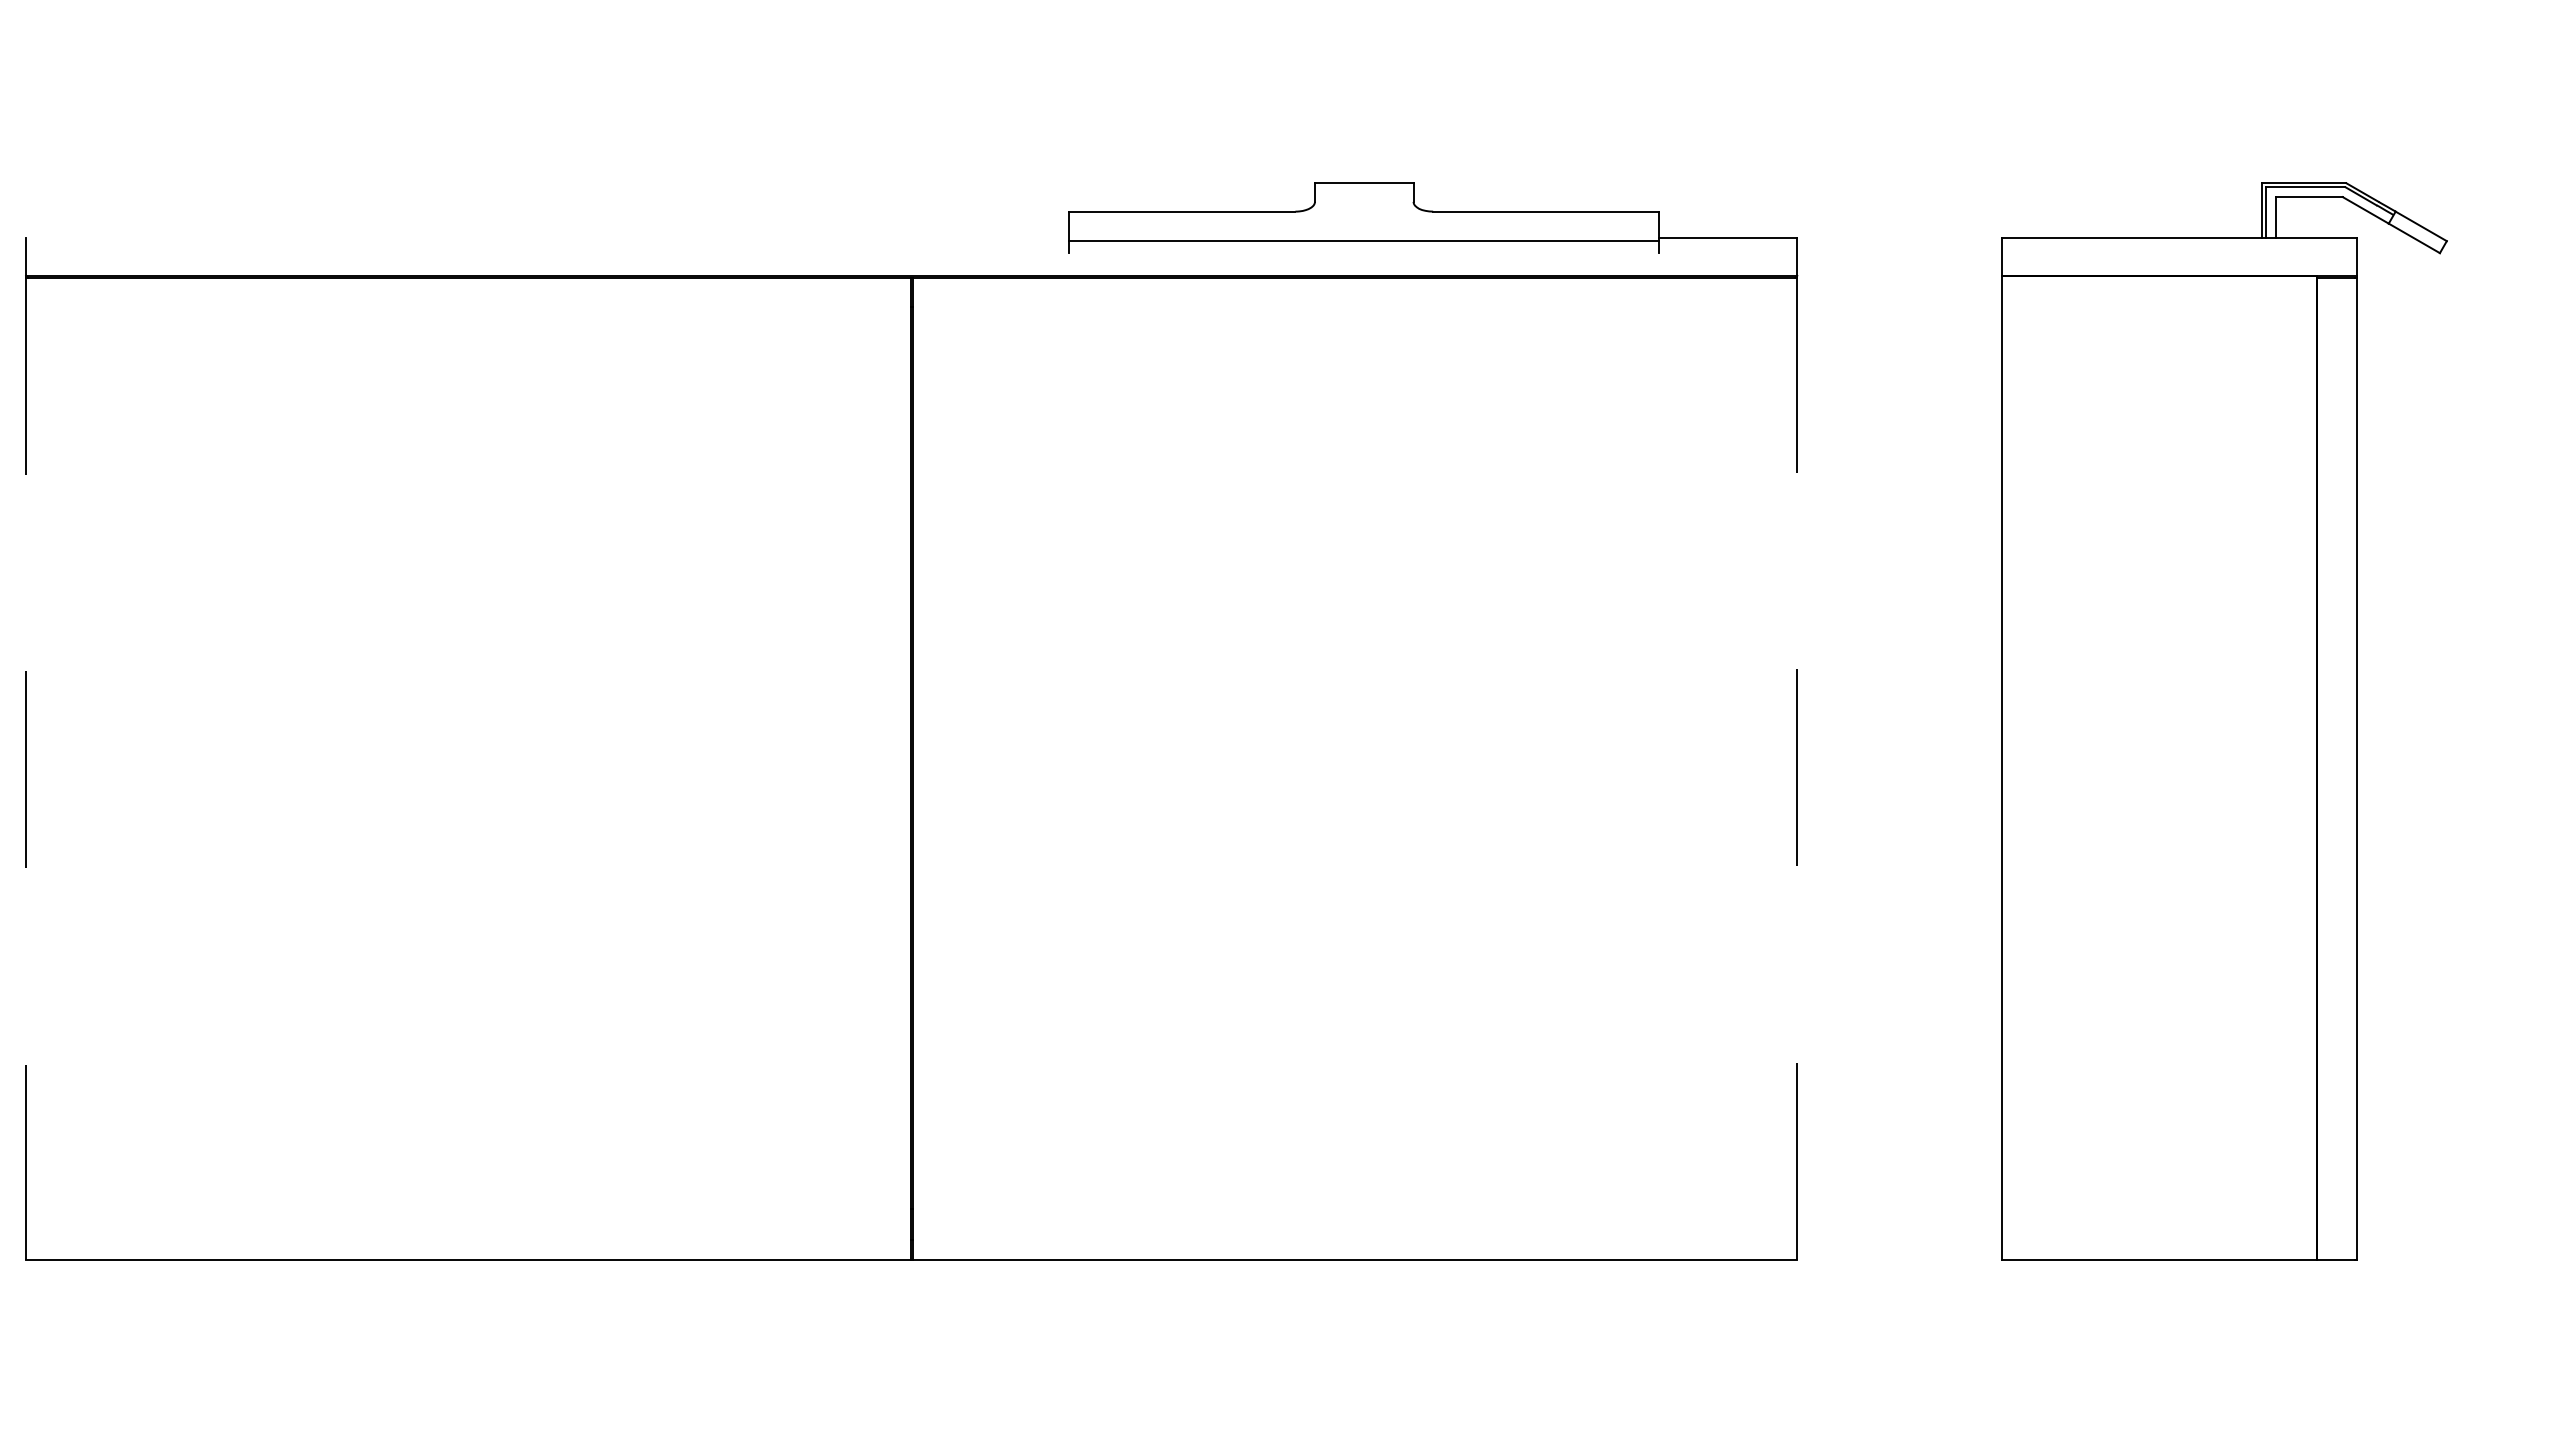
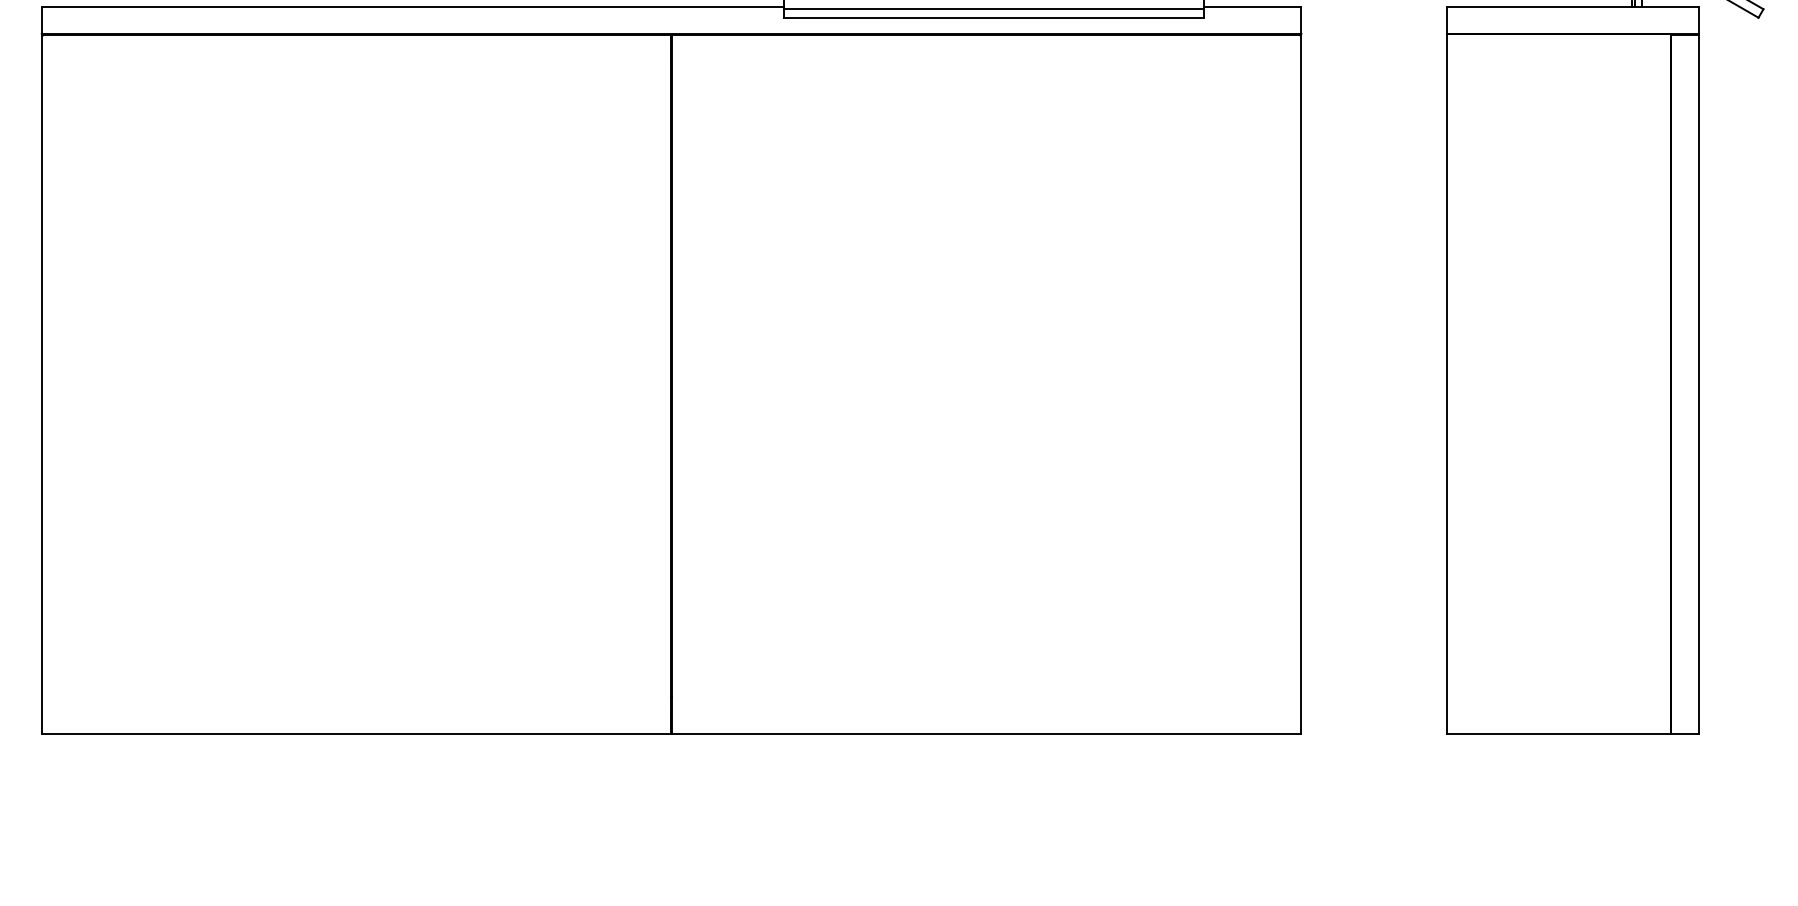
line: (547, 238) -> (412, 7), added
line: (1364, 253) -> (993, 18), added
line: (26, 768) -> (42, 384), dashed -> solid
line: (1797, 768) -> (1301, 384), dashed -> solid

